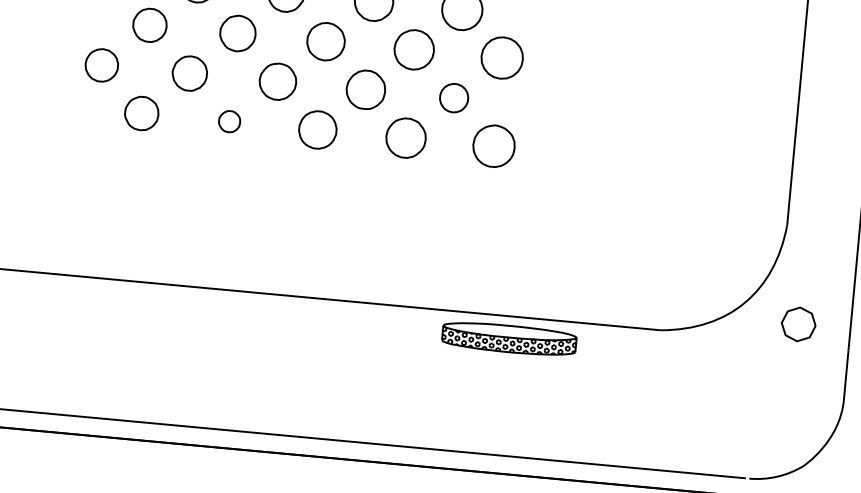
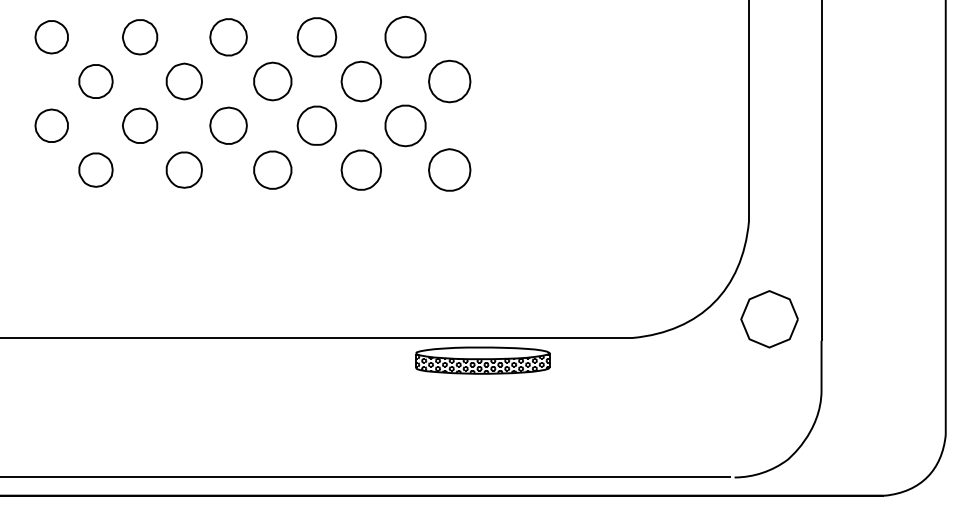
part: (454, 97) -> (405, 125), size x1.43
part: (228, 121) -> (183, 169), size x1.67
part: (798, 324) -> (769, 319), size x1.67

